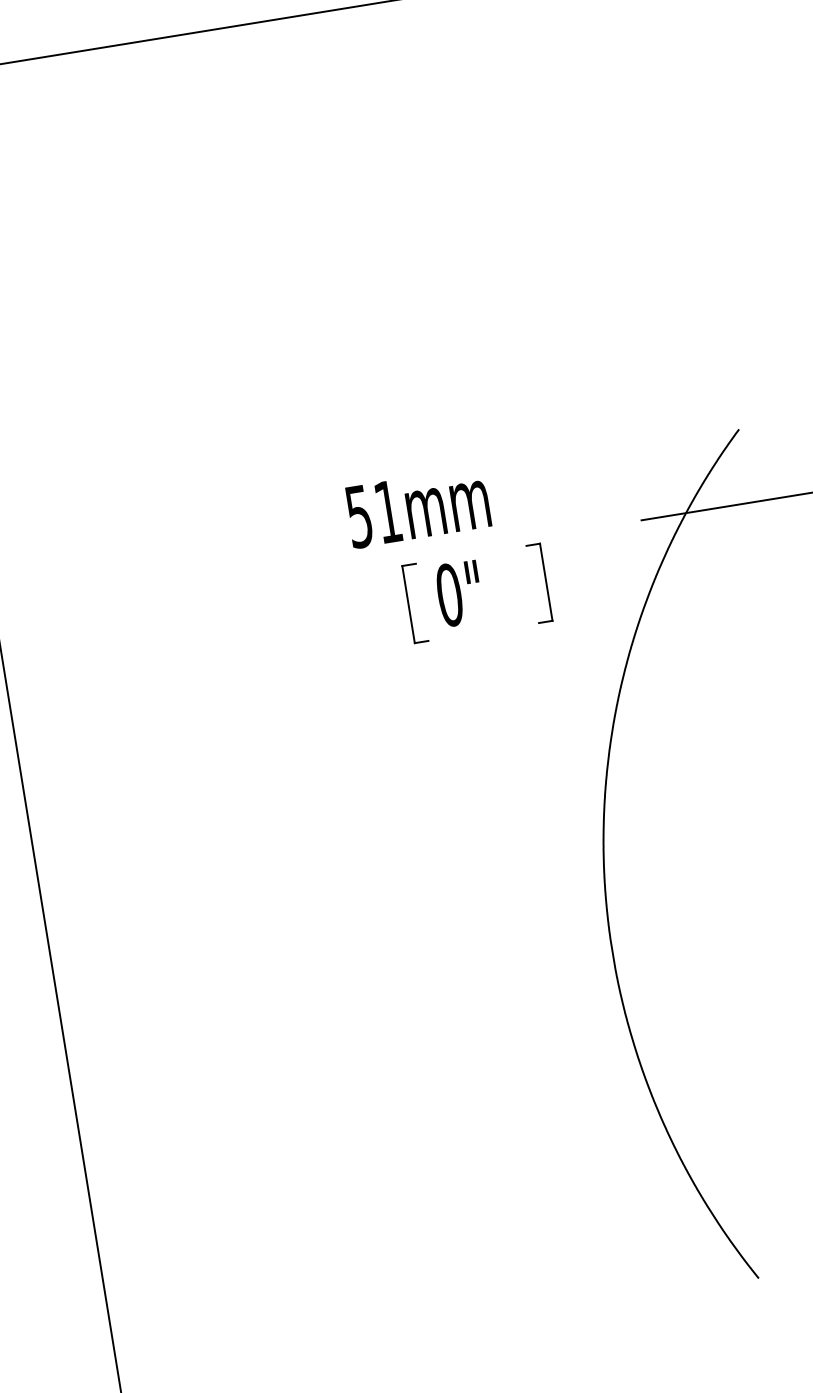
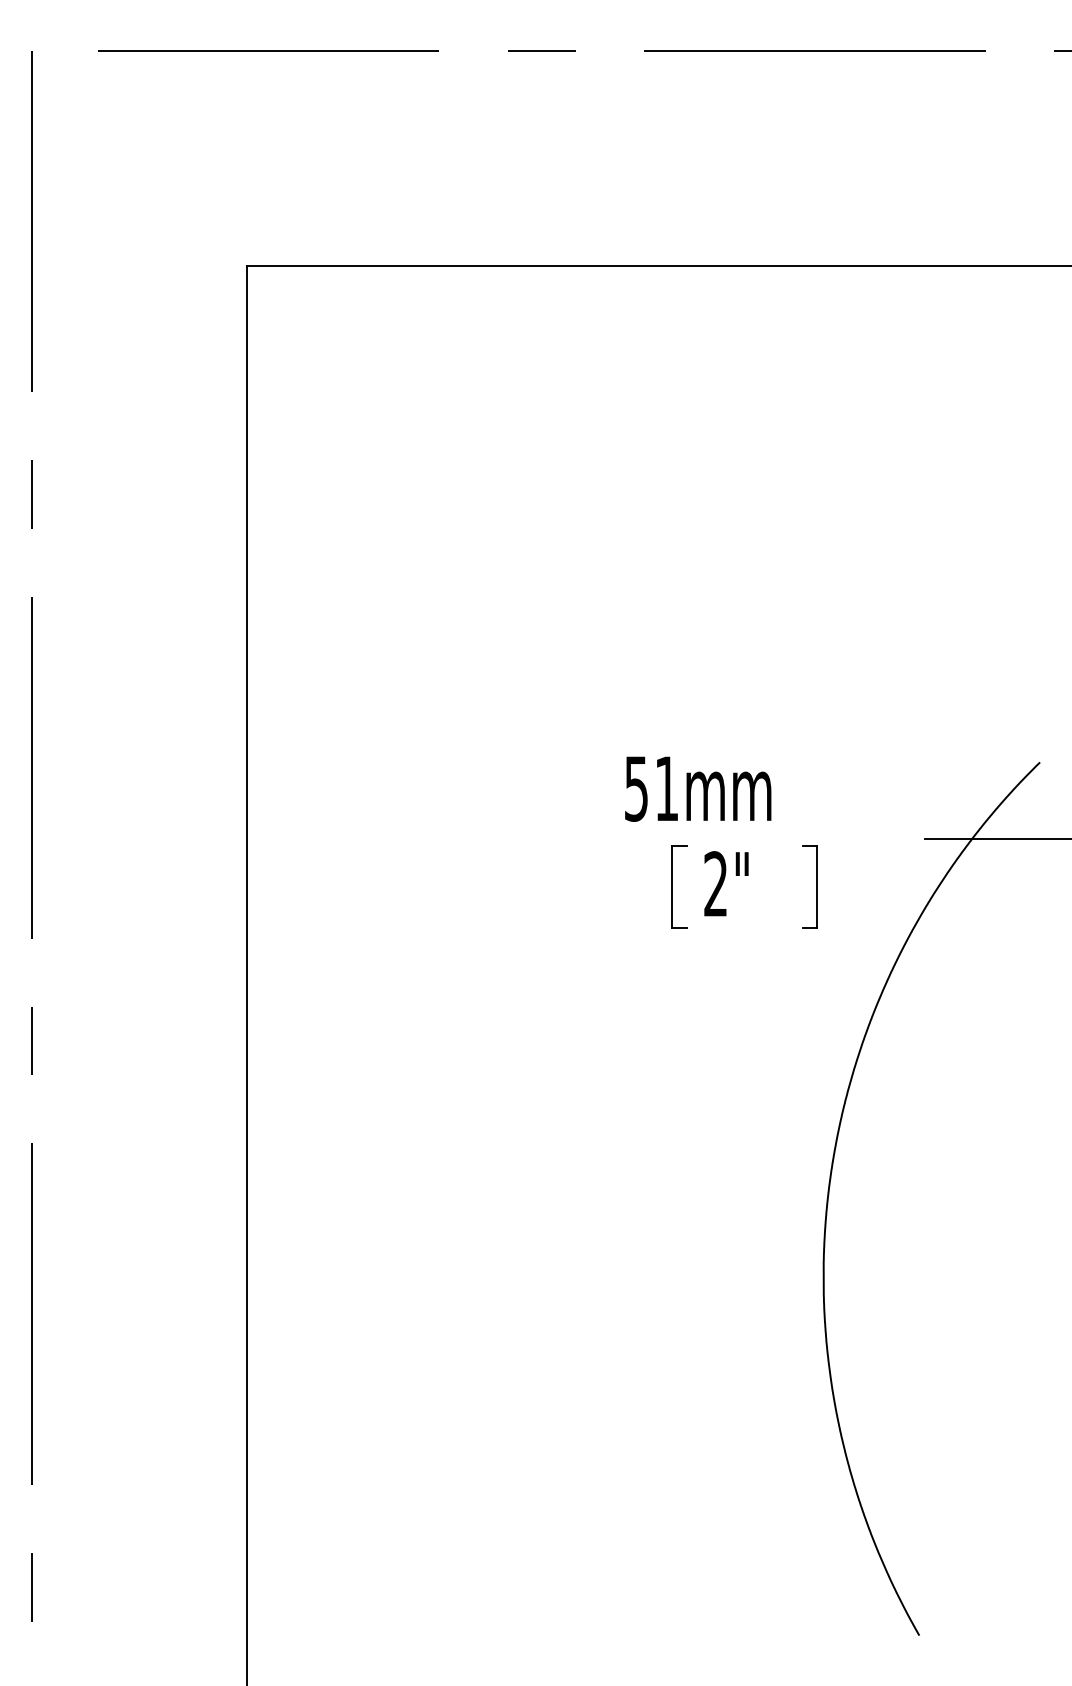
text: (449, 595) -> (715, 884), 0" -> 2"

